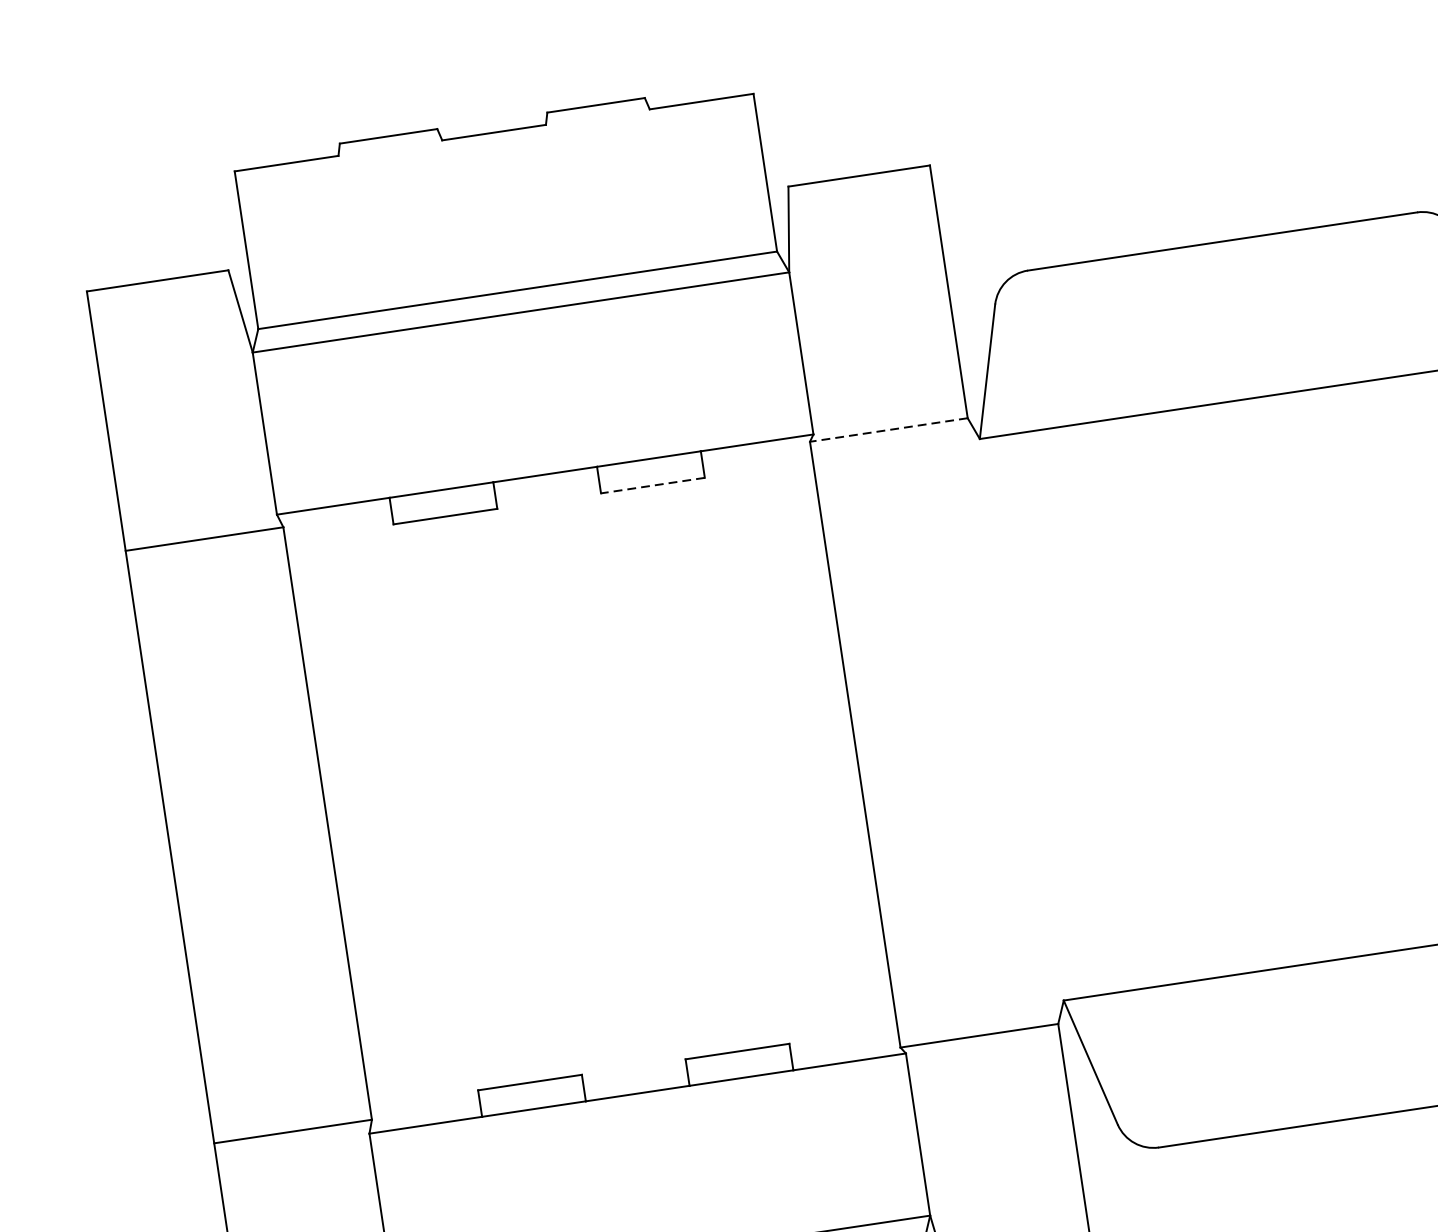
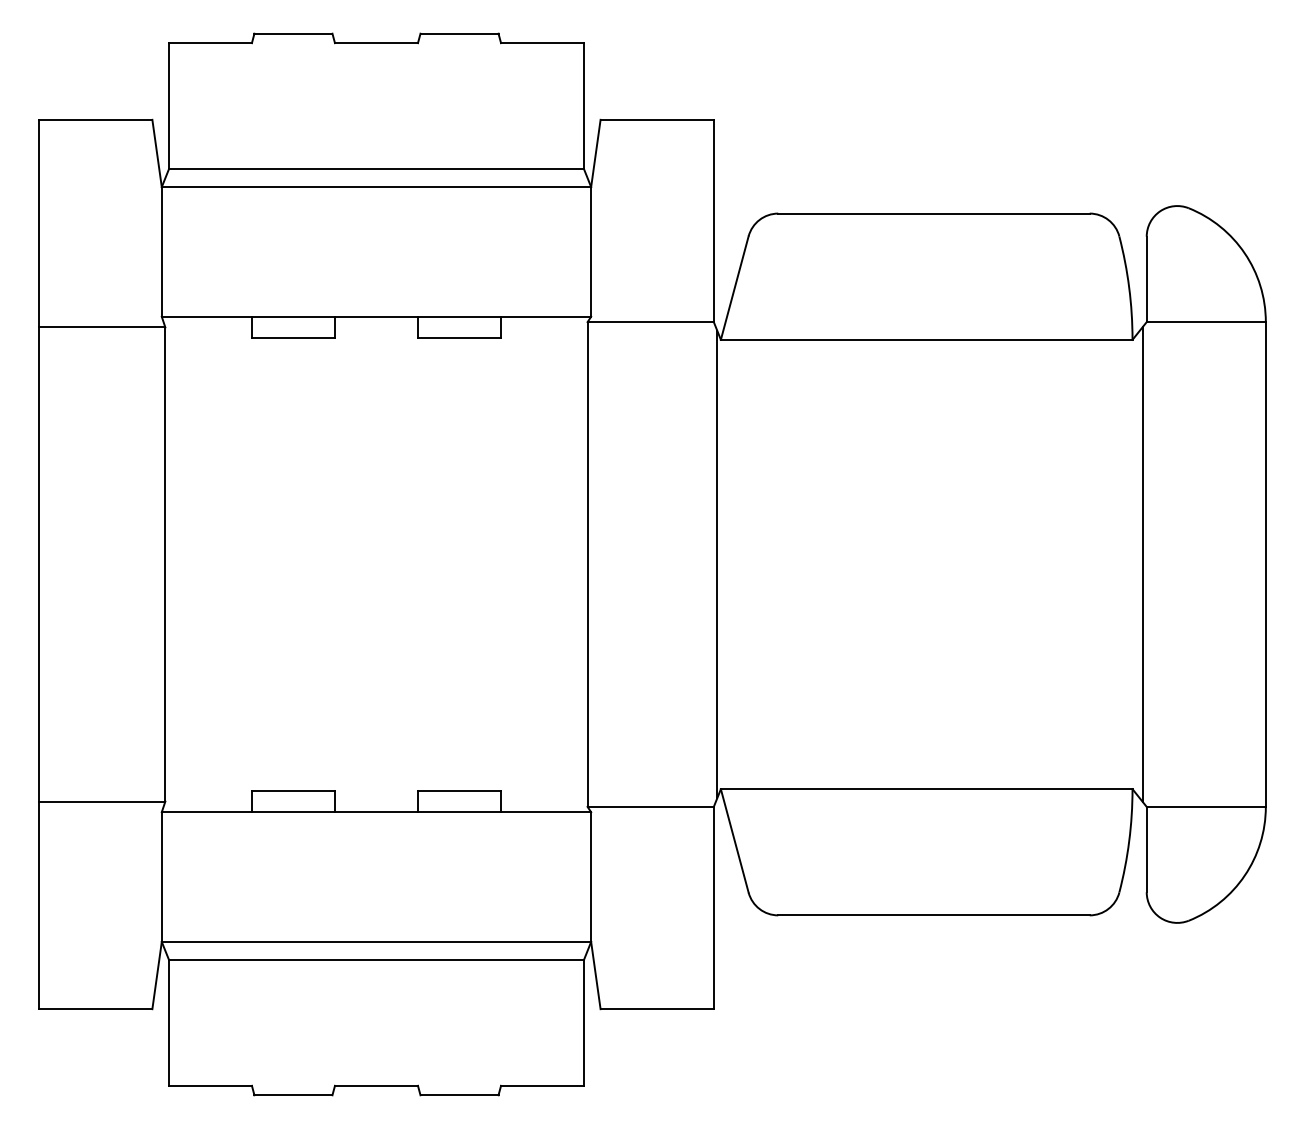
line: (888, 430) -> (650, 322), dashed -> solid
line: (652, 486) -> (459, 338), dashed -> solid
line: (1017, 720) -> (717, 564), added

